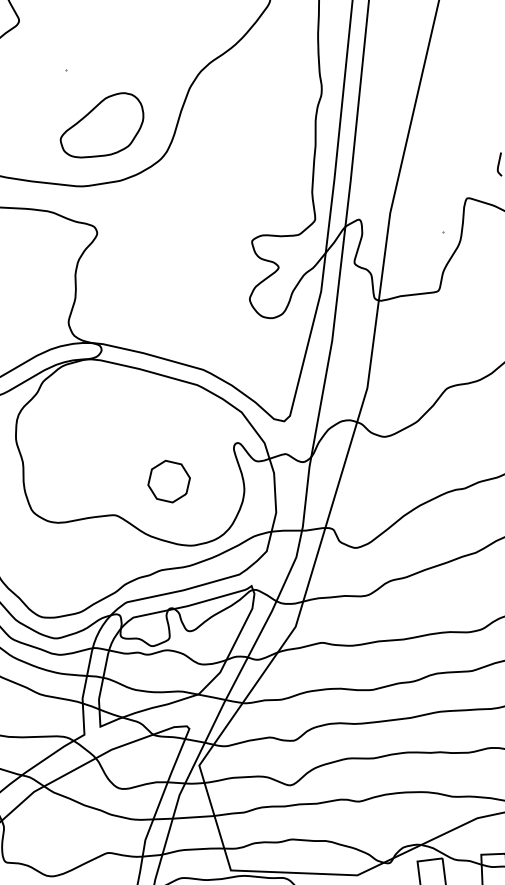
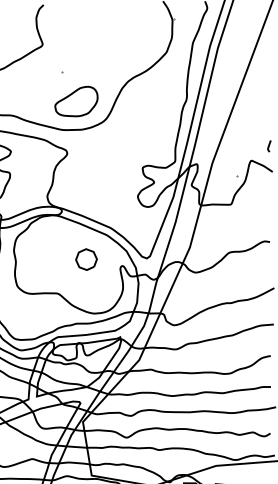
part: (169, 481) -> (86, 259), moved

